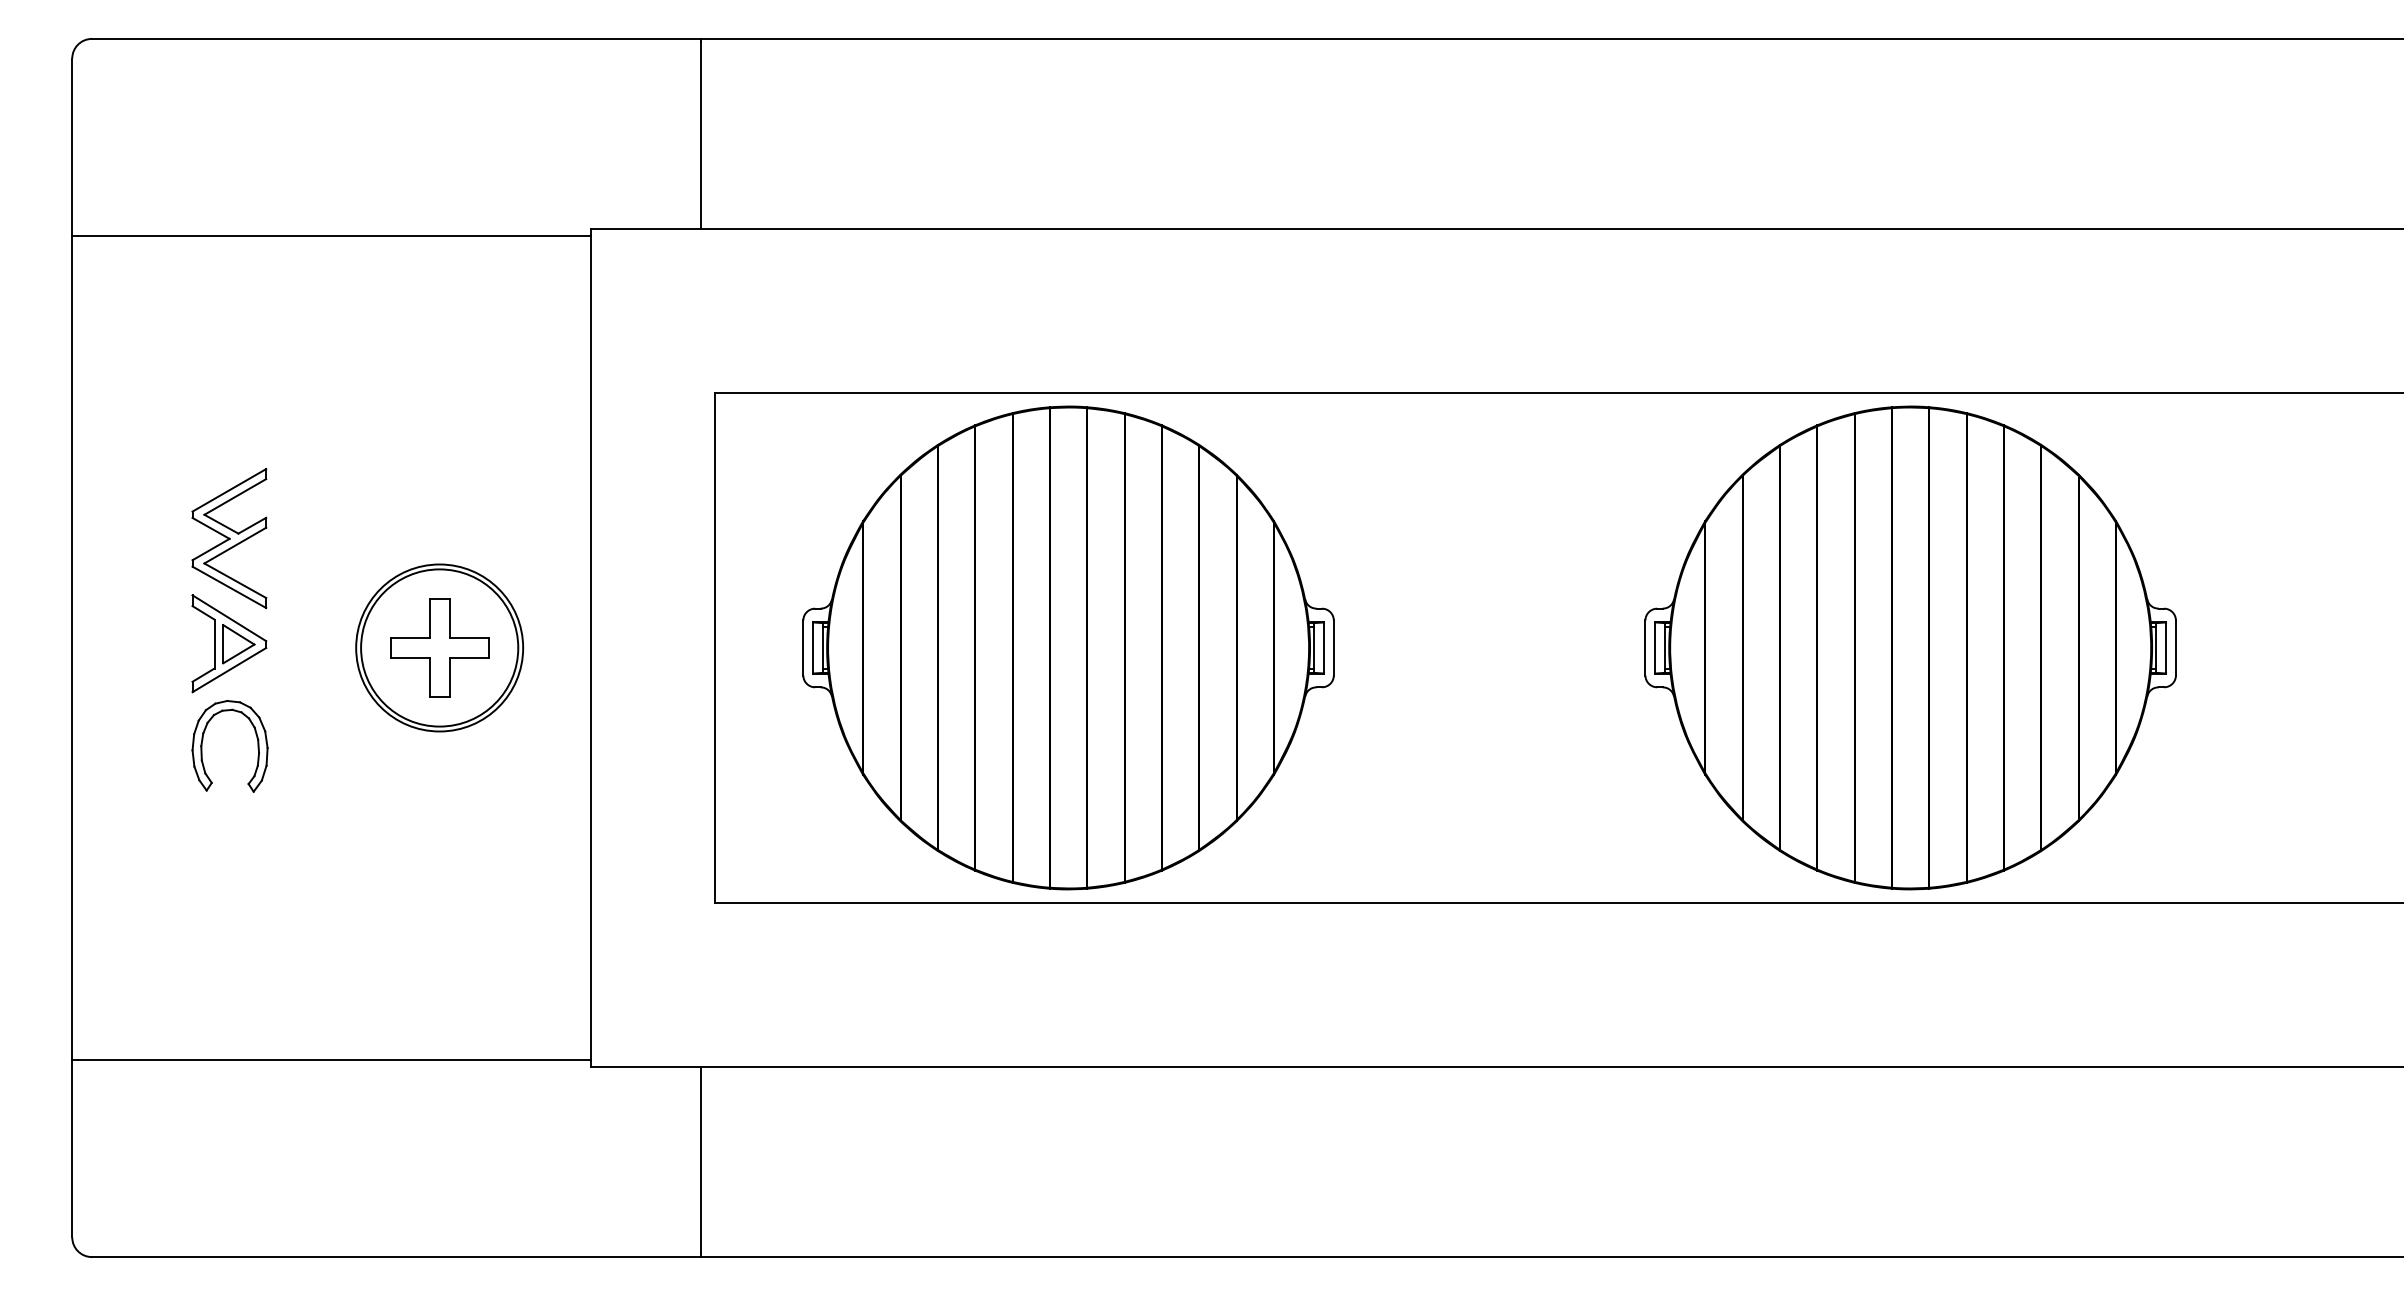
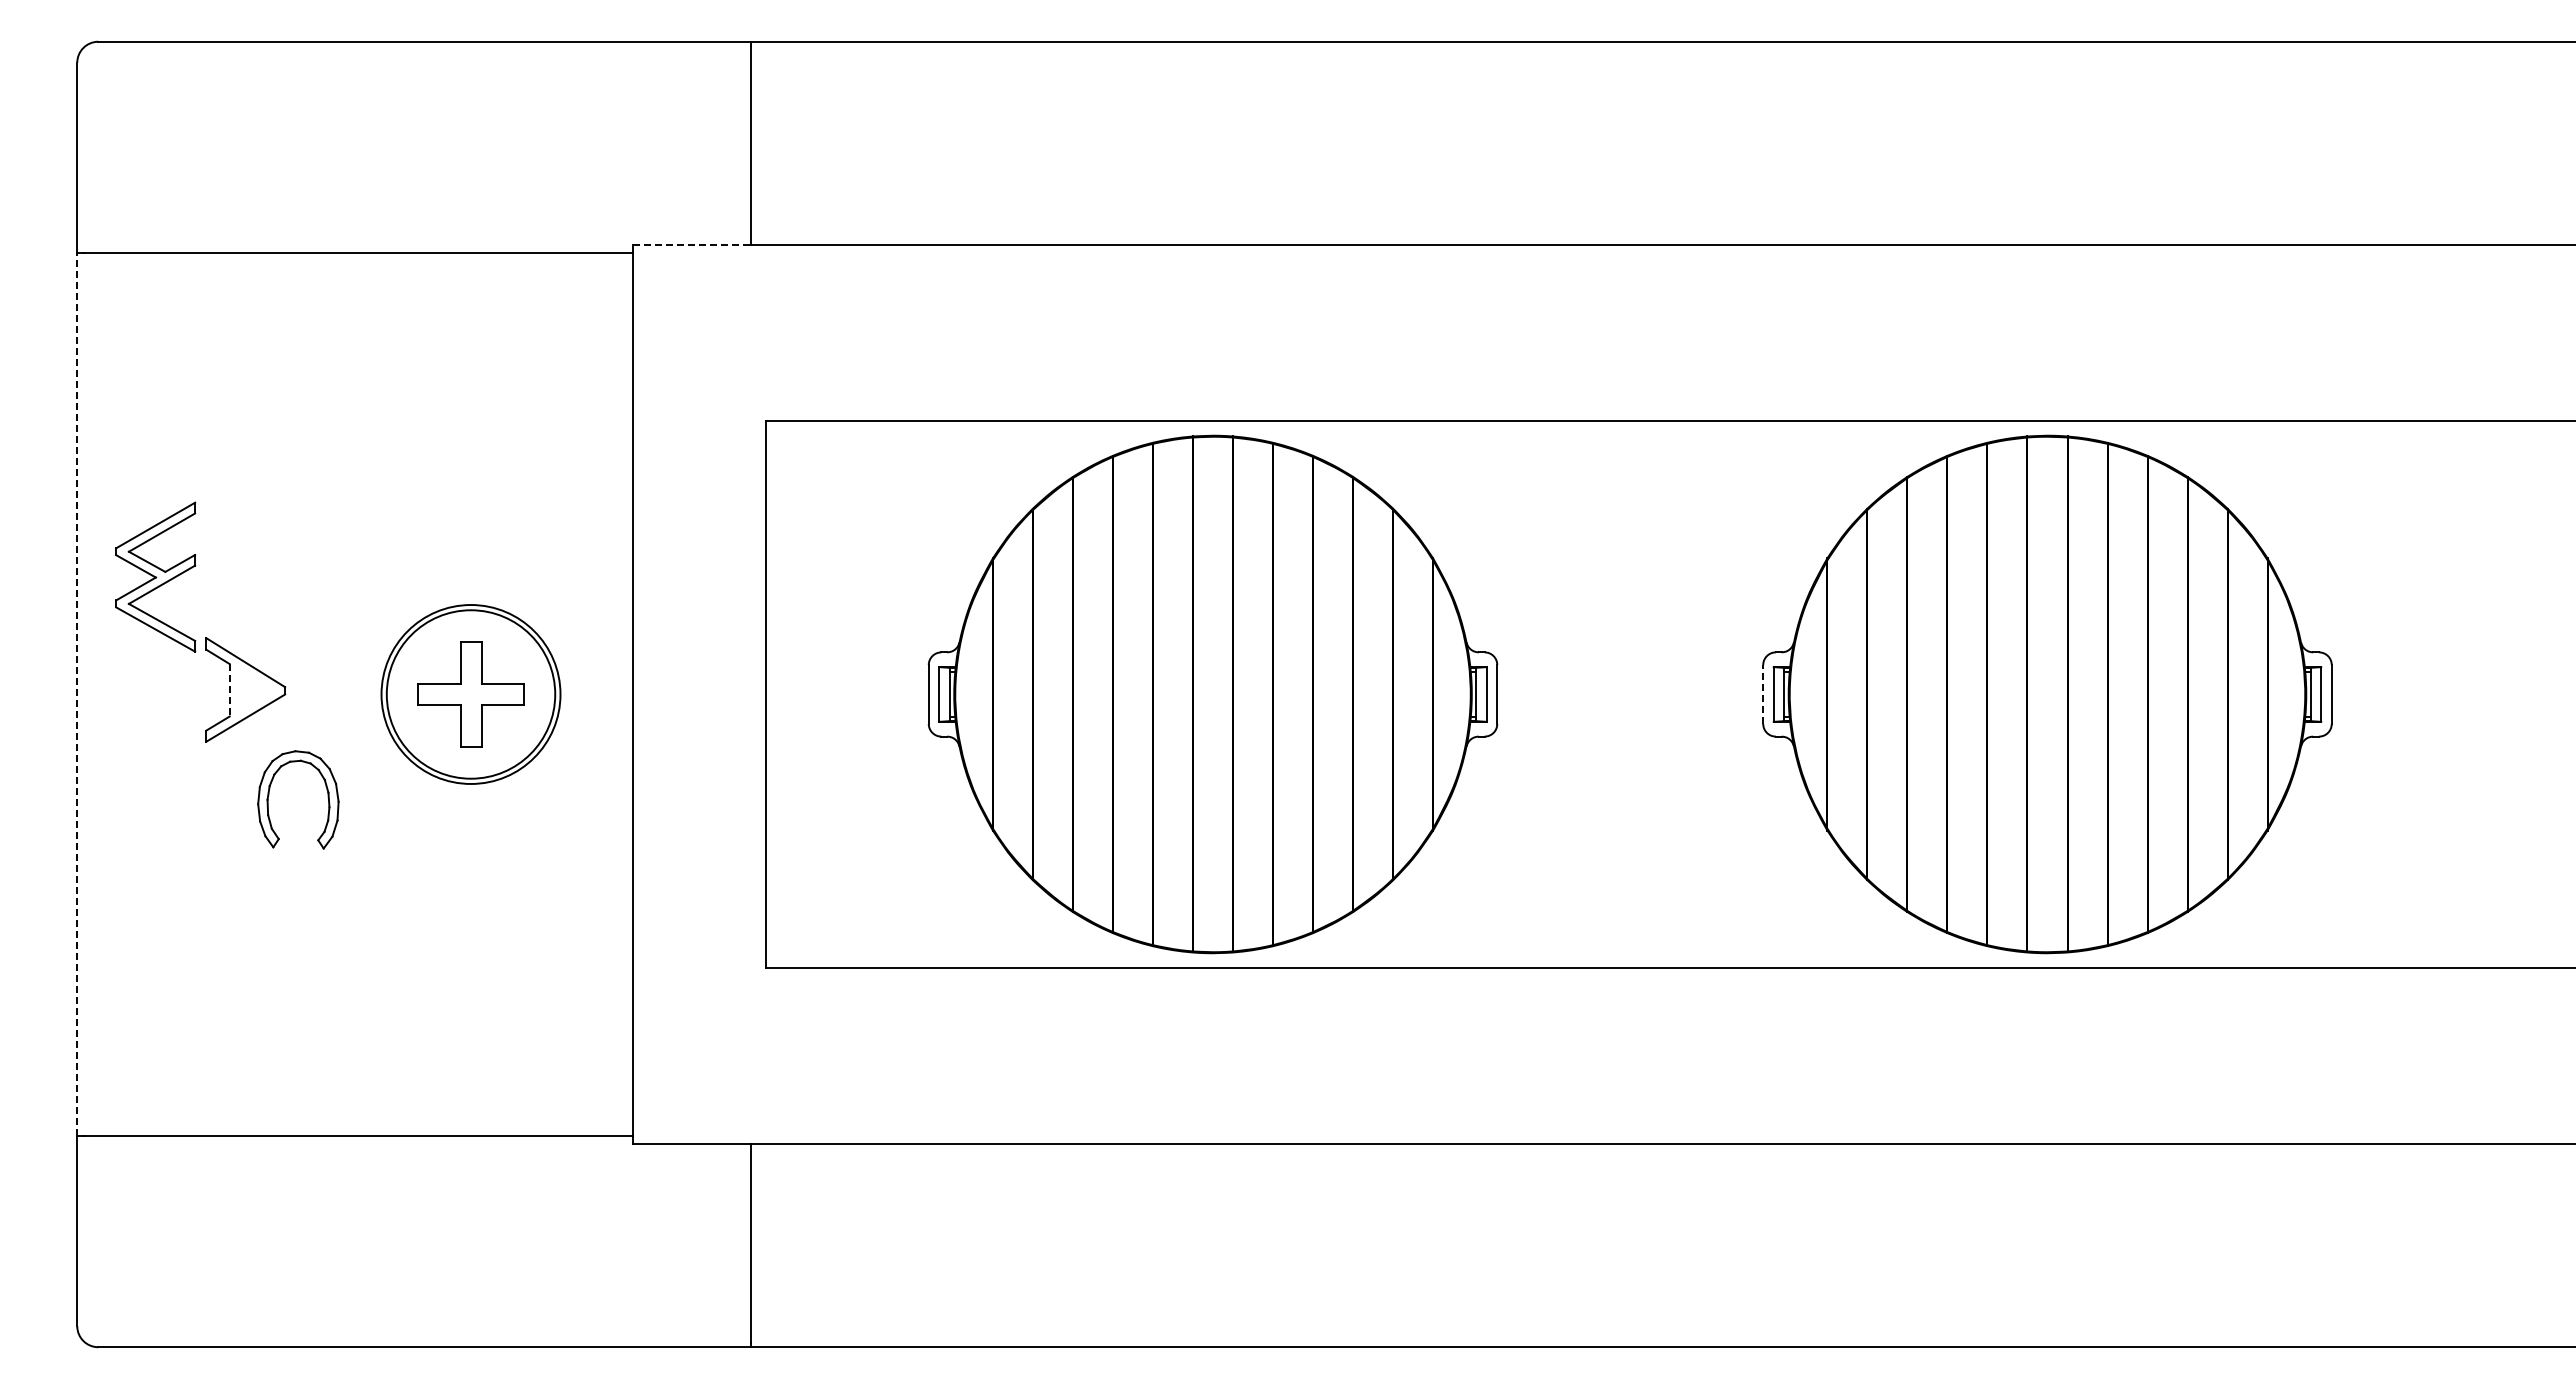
line: (646, 229) -> (692, 245), solid -> dashed
part: (229, 537) -> (155, 576), moved
line: (214, 644) -> (229, 690), solid -> dashed
part: (238, 644) -> (255, 690), removed
line: (72, 648) -> (77, 694), solid -> dashed
part: (1068, 648) -> (1212, 694), moved
line: (1645, 648) -> (1763, 694), solid -> dashed
part: (257, 744) -> (327, 797), moved

